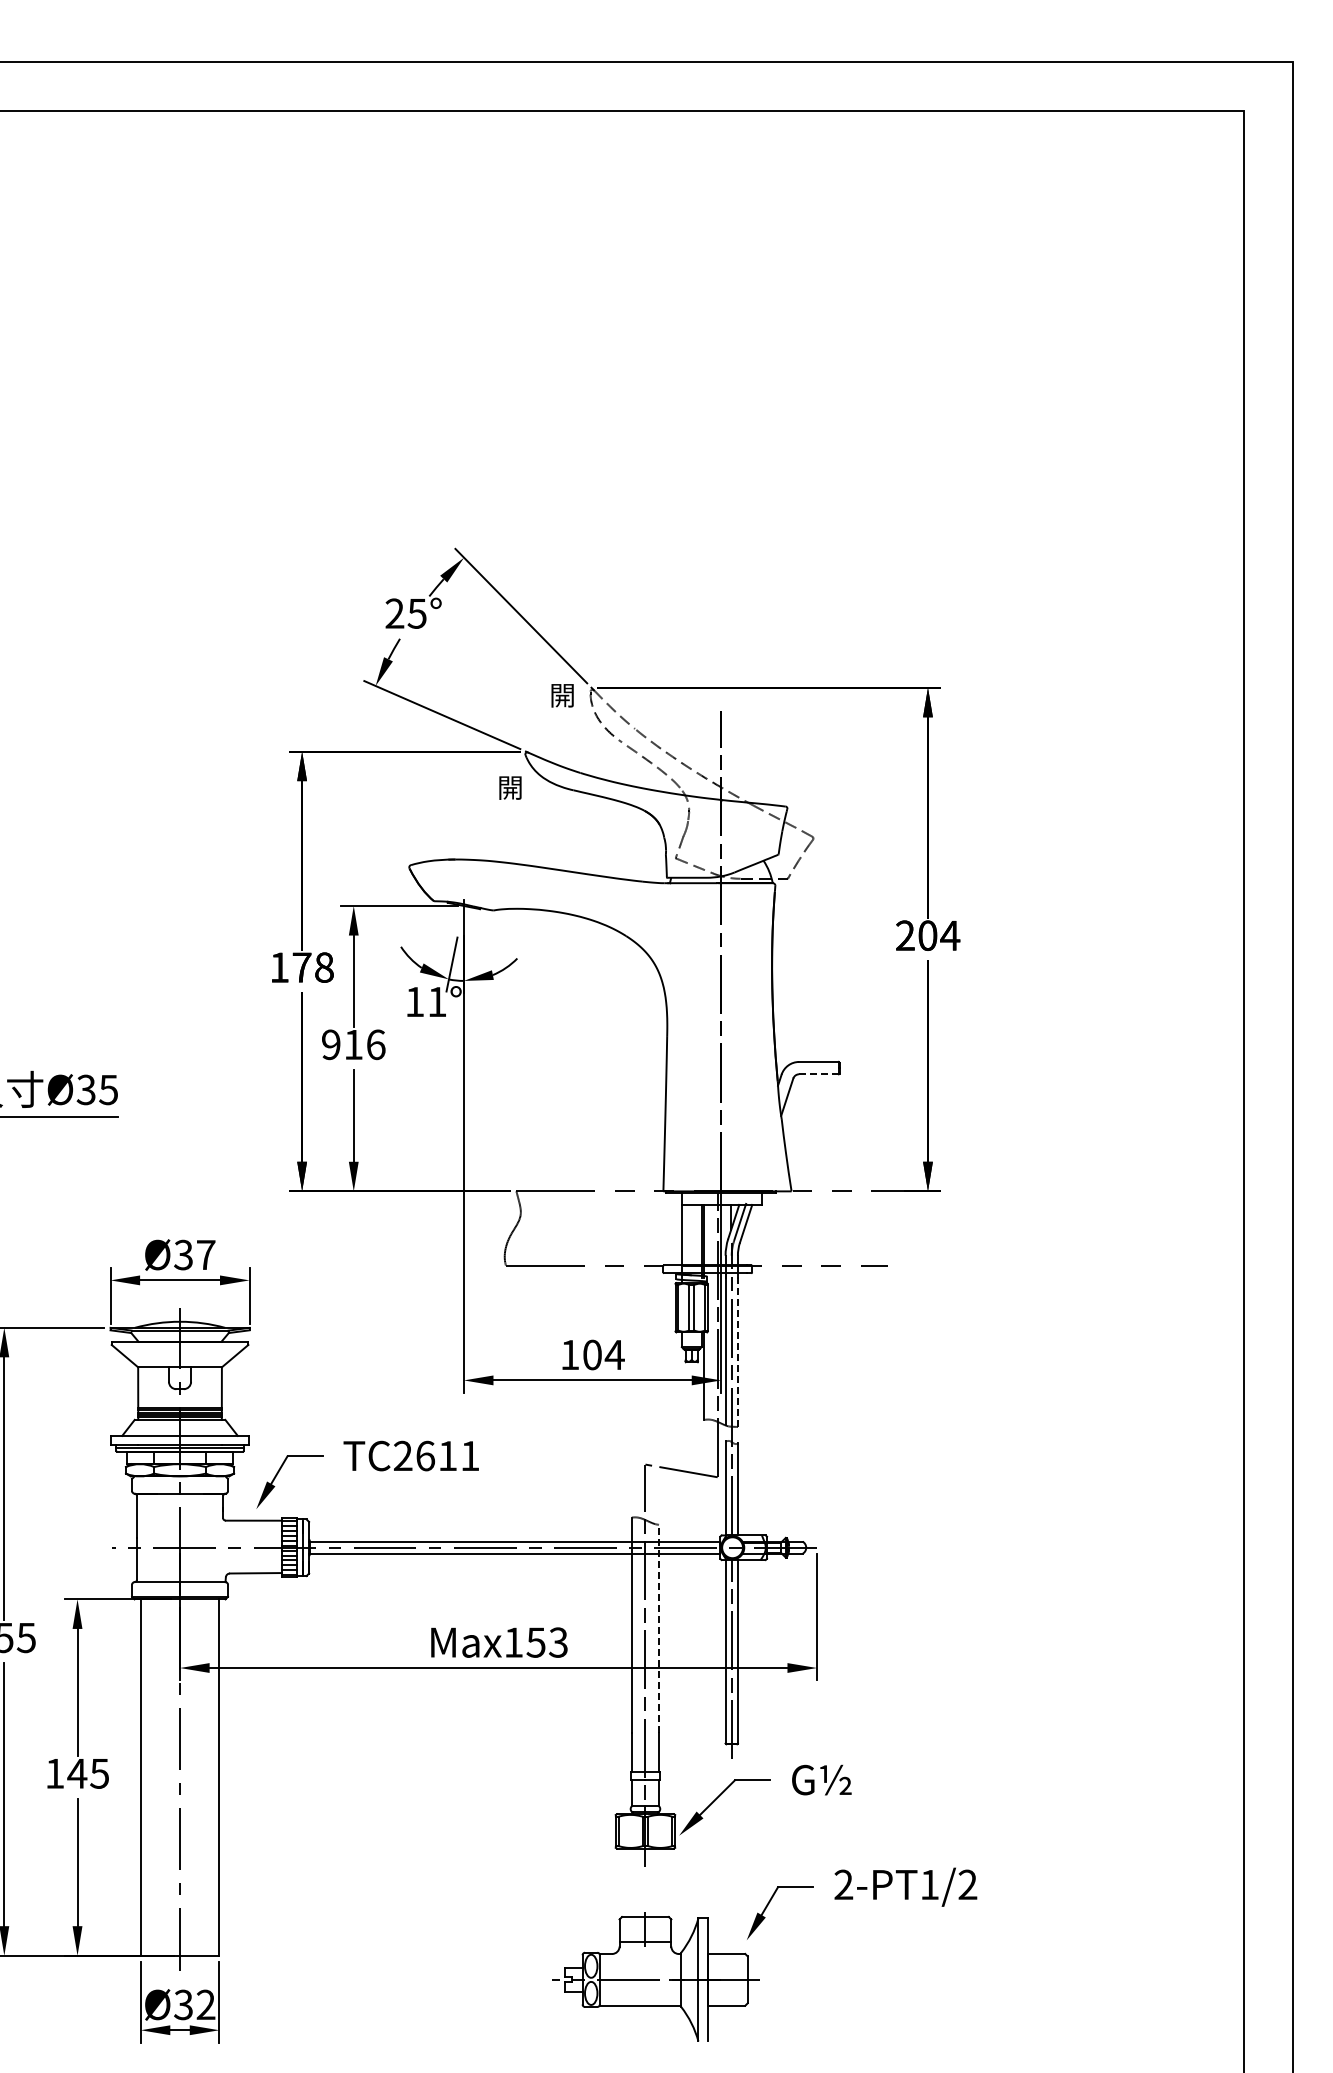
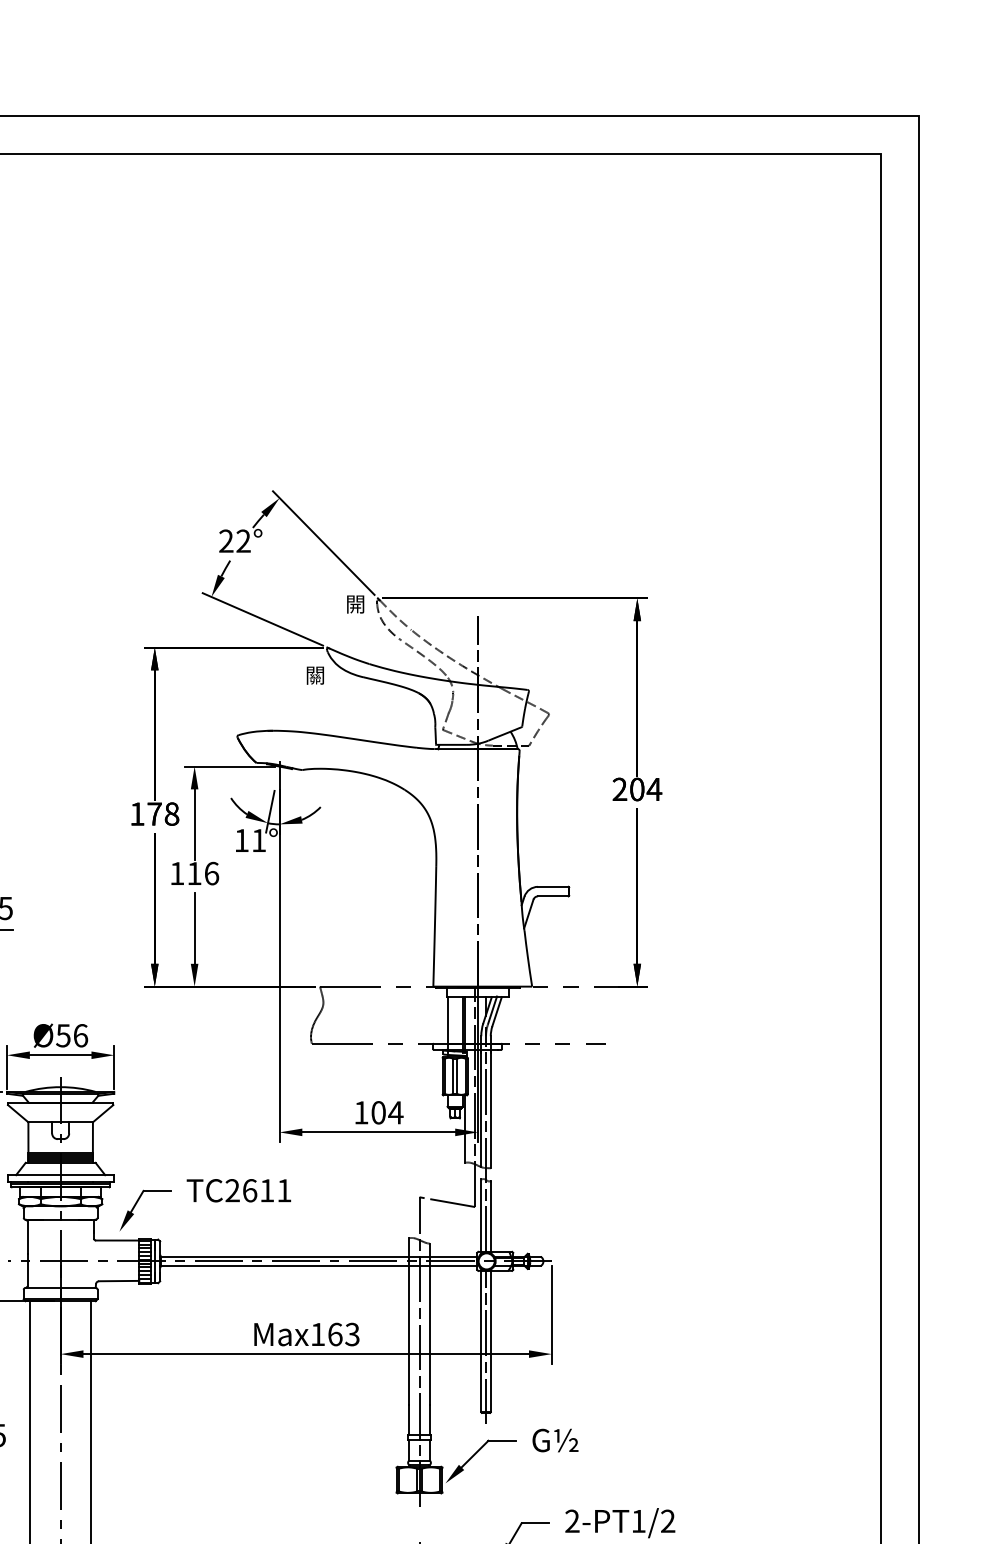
text: (416, 613) -> (242, 541), 25° -> 22°
text: (511, 788) -> (316, 676), 開 -> 關
text: (331, 1044) -> (177, 873), 916 -> 116
line: (818, 1074) -> (552, 896), dashed -> solid
text: (194, 1254) -> (71, 1035), 37 -> 56
line: (737, 1350) -> (490, 1109), dashed -> solid
line: (659, 1628) -> (430, 1323), dashed -> solid
text: (535, 1642) -> (334, 1334), Max153 -> Max163

